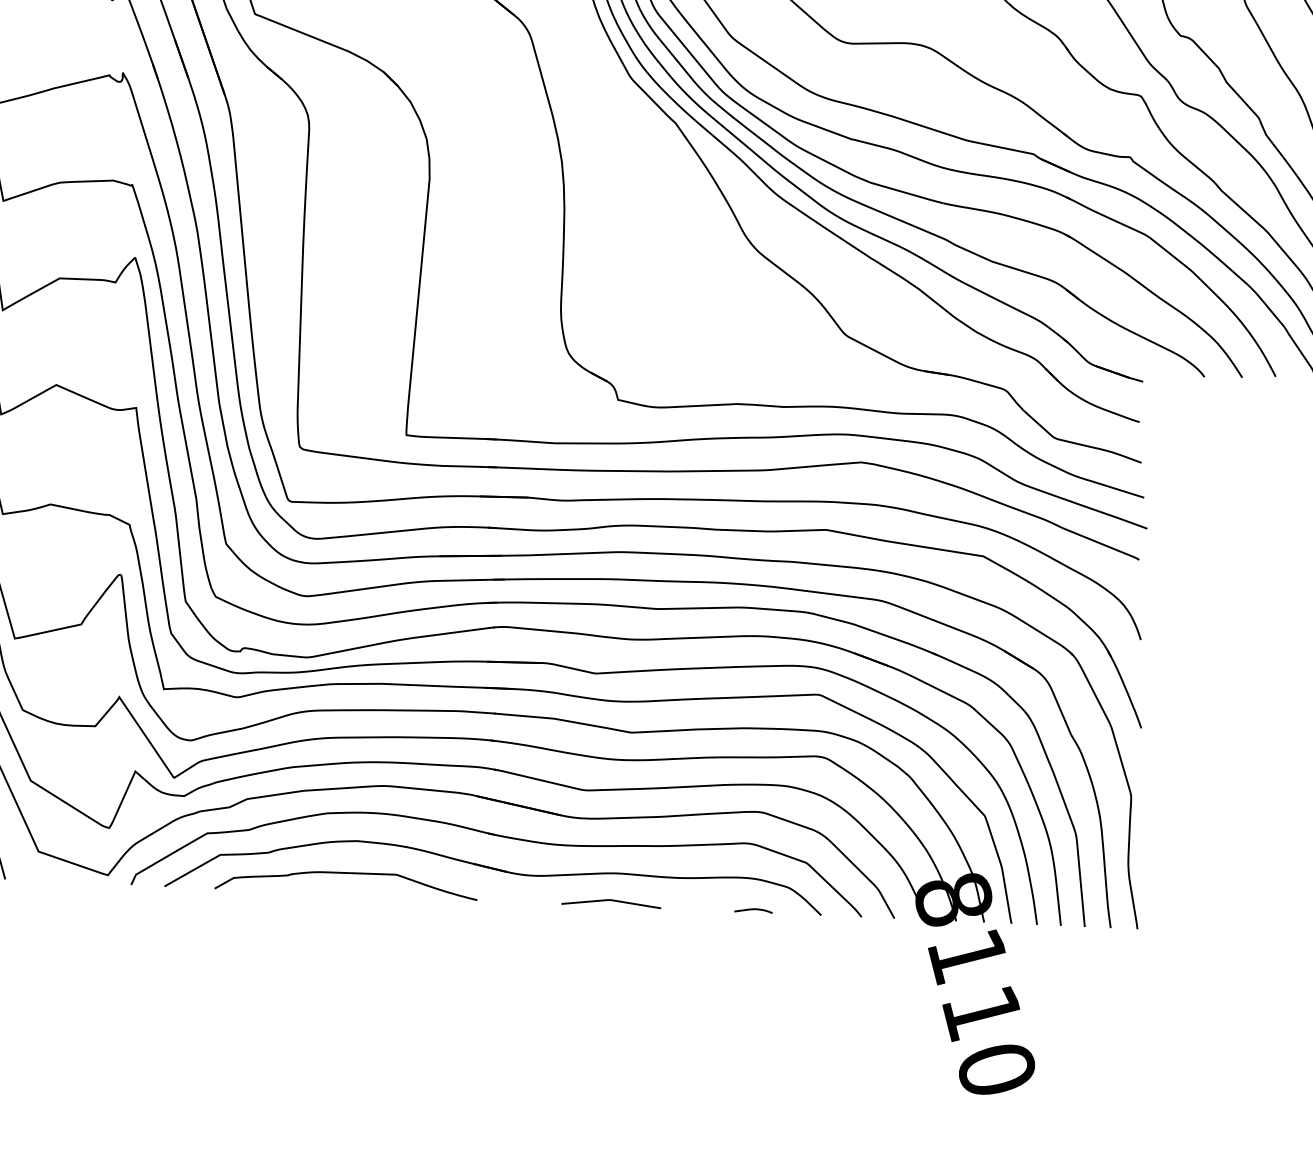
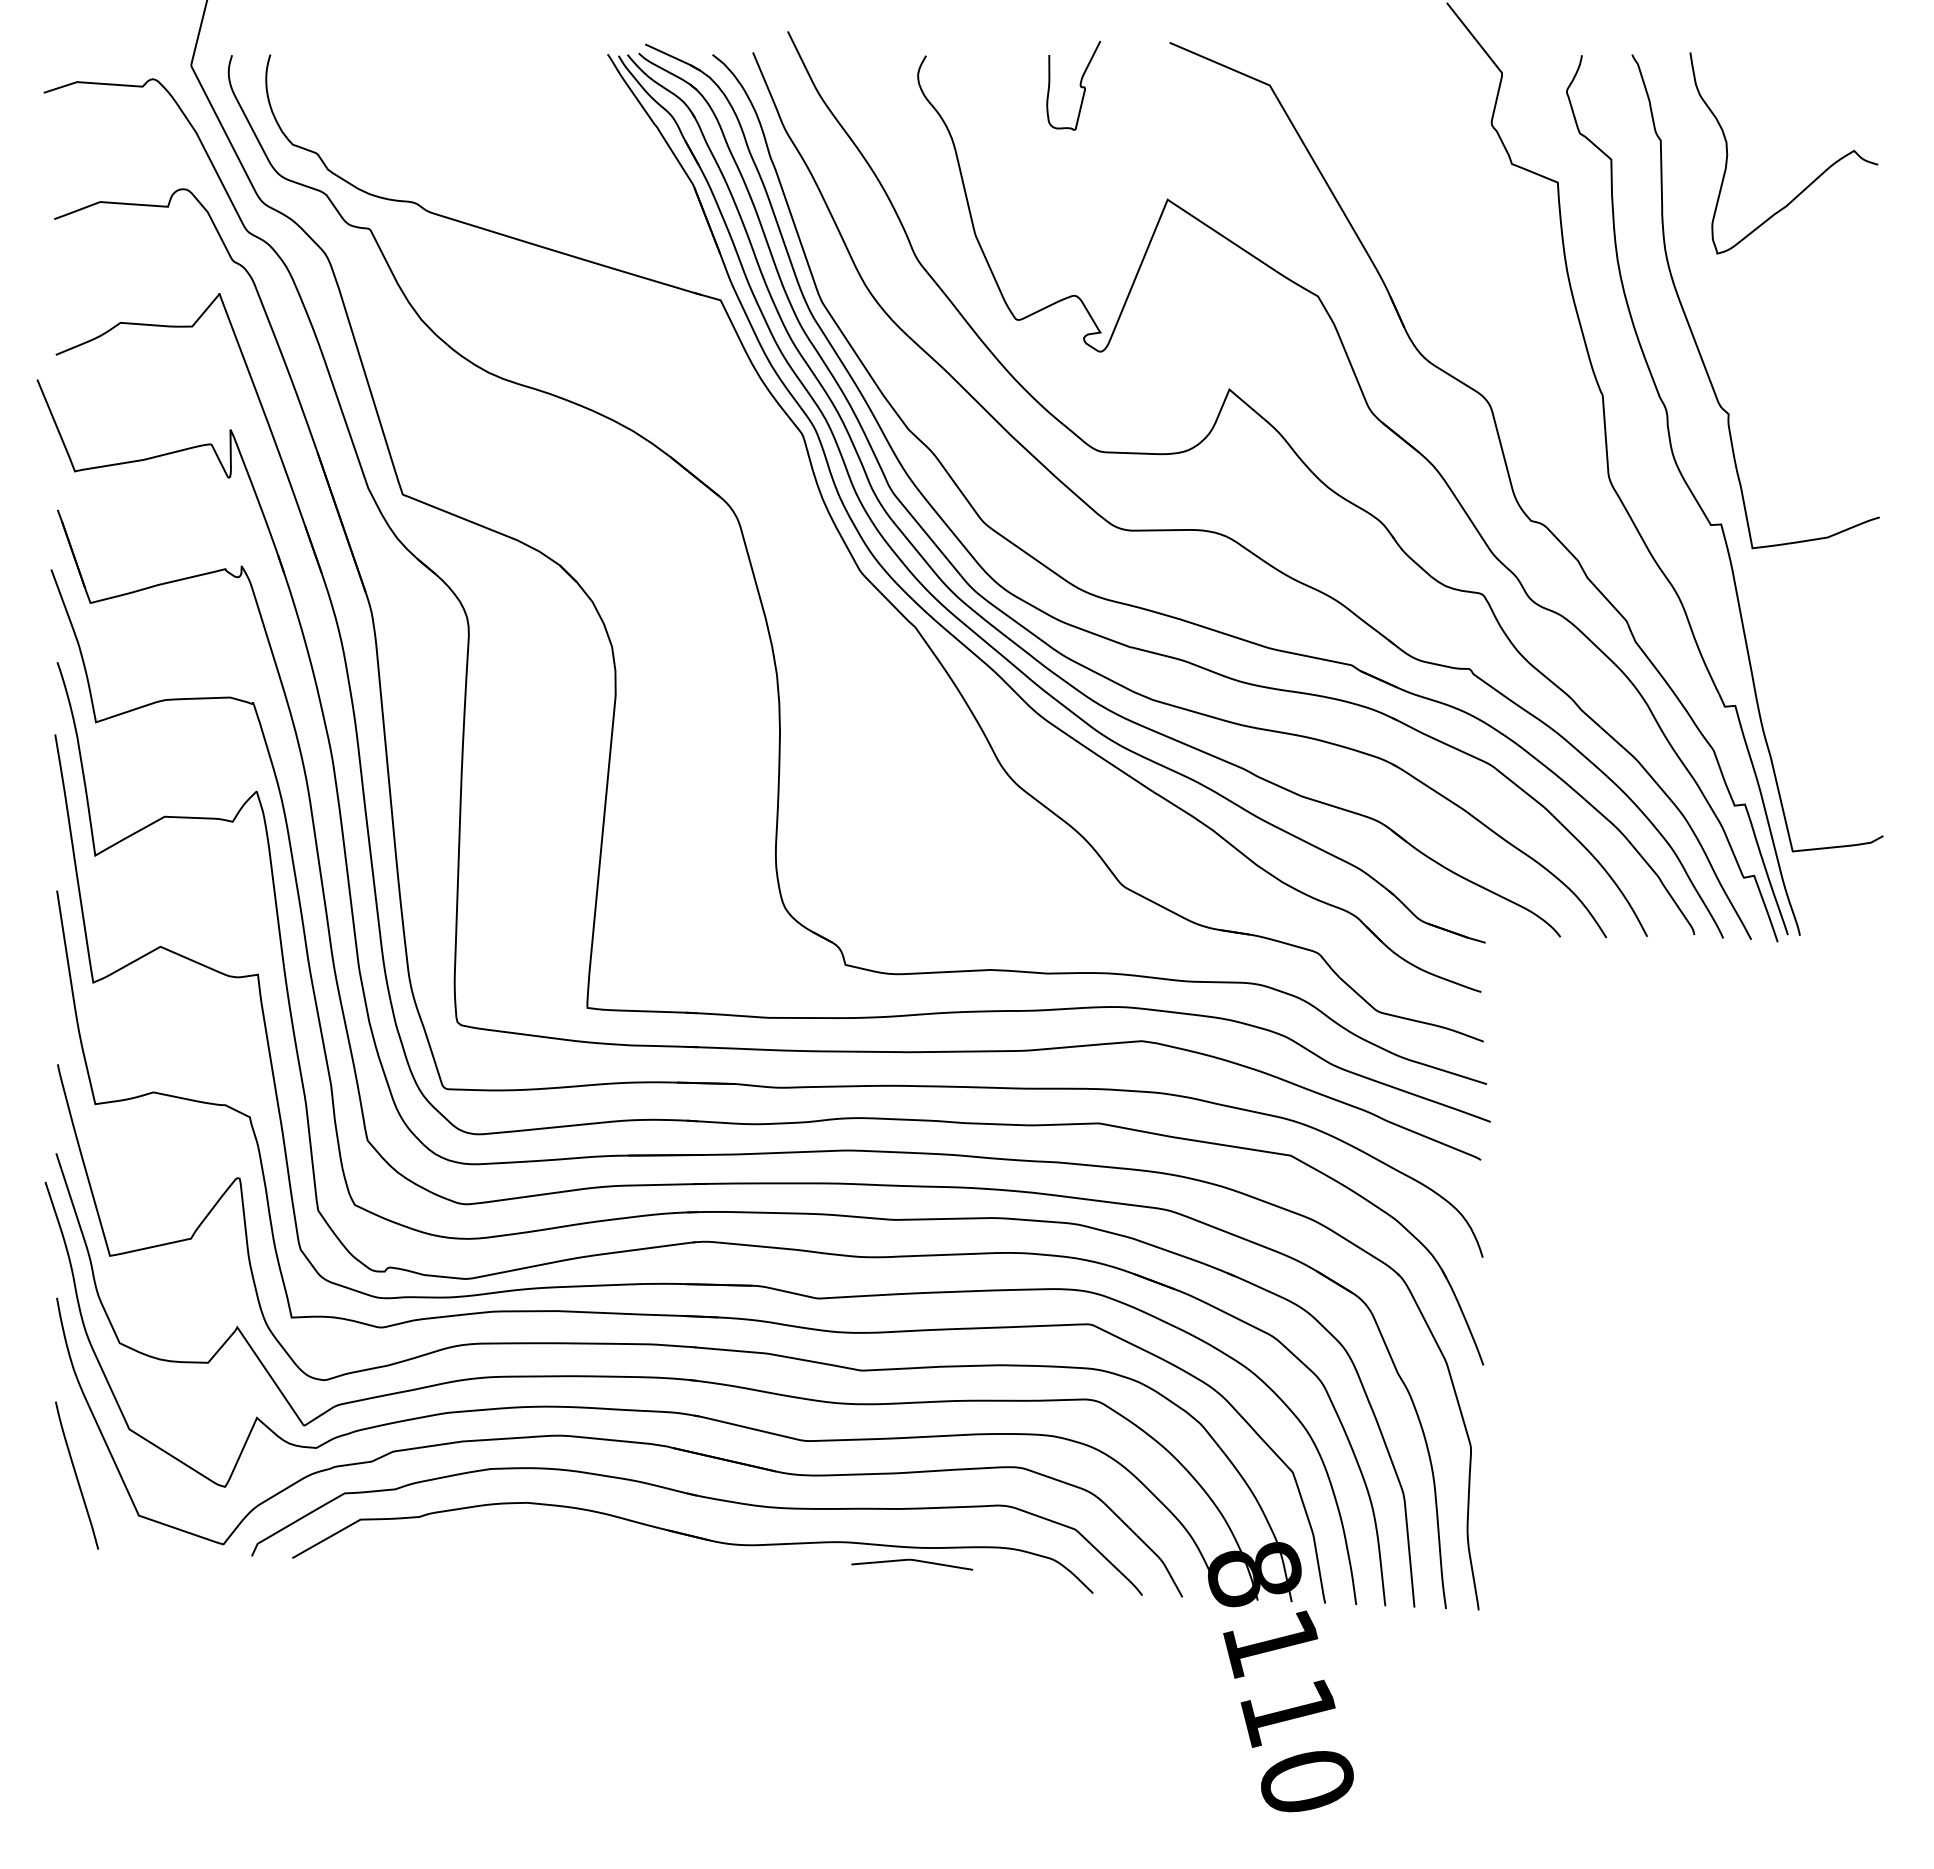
curve: (345, 873) -> (513, 1542), removed
curve: (613, 901) -> (914, 1561), moved
curve: (753, 909) -> (1010, 1586), removed

